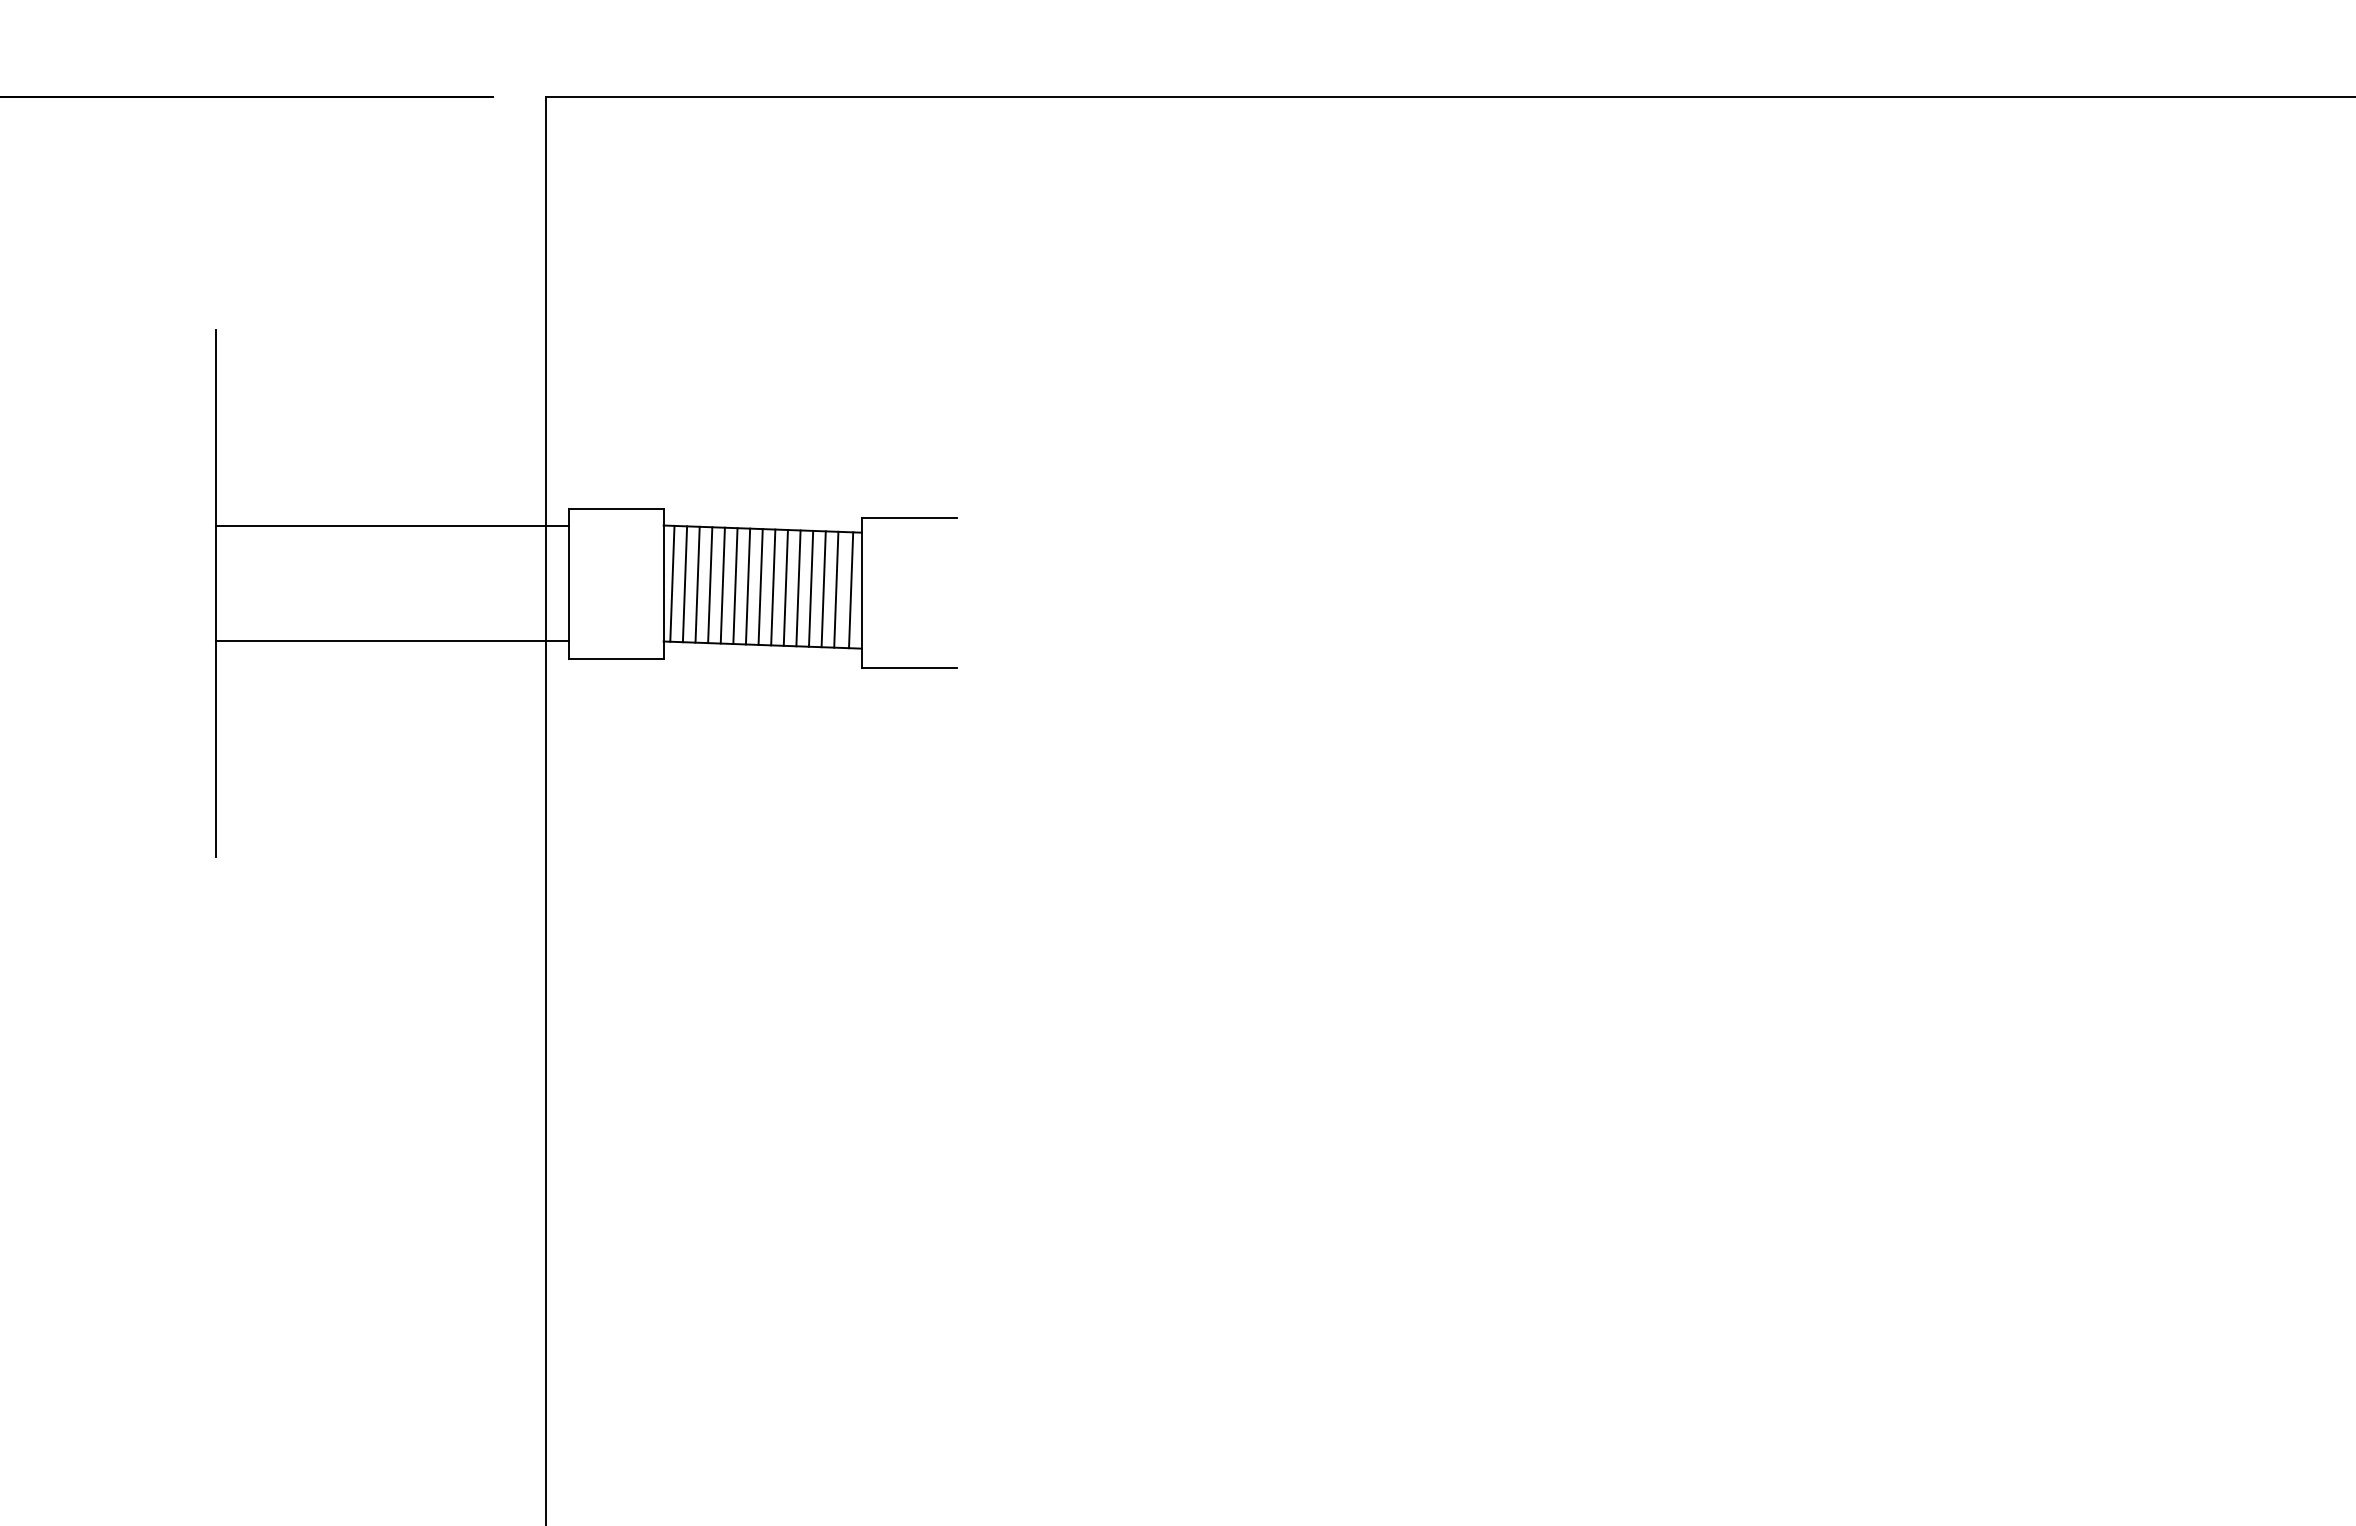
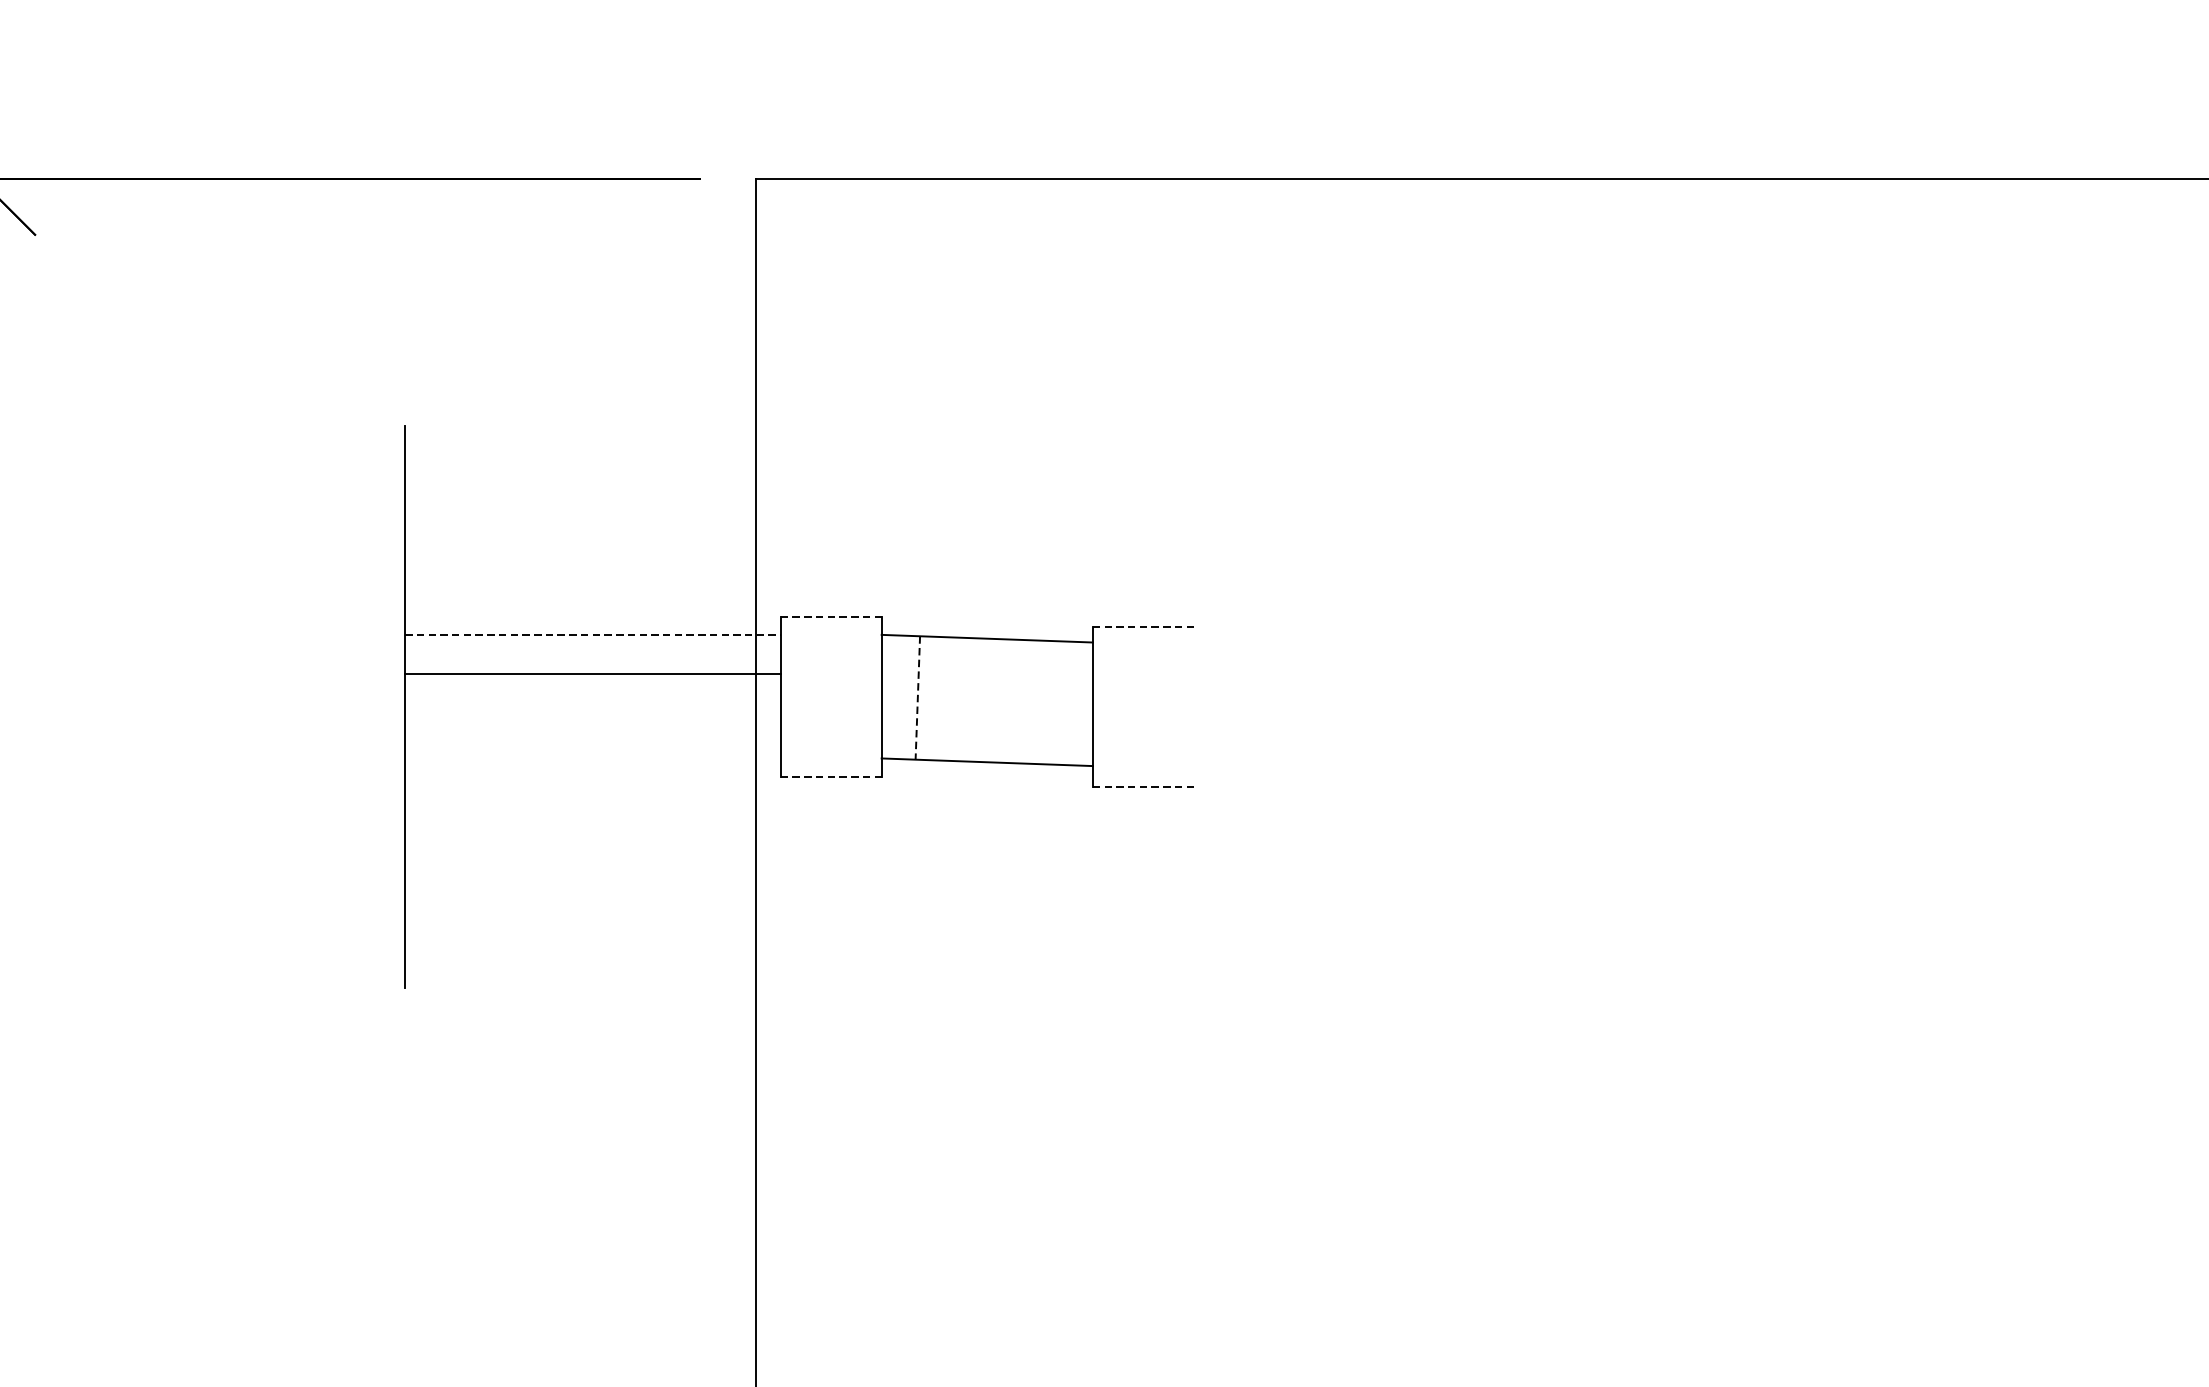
line: (616, 509) -> (831, 617), solid -> dashed
line: (909, 518) -> (1143, 627), solid -> dashed
line: (393, 525) -> (593, 634), solid -> dashed
line: (672, 583) -> (891, 696), removed
line: (684, 584) -> (903, 697), removed
line: (697, 584) -> (917, 697), solid -> dashed
line: (710, 585) -> (931, 698), removed
line: (722, 585) -> (944, 698), removed
line: (735, 586) -> (958, 699), removed
line: (747, 586) -> (970, 699), removed
line: (760, 586) -> (984, 699), removed
line: (773, 587) -> (998, 700), removed
line: (785, 587) -> (1011, 700), removed
line: (798, 588) -> (1025, 701), removed
line: (811, 588) -> (1039, 701), removed
line: (823, 589) -> (1051, 703), removed
line: (836, 589) -> (1065, 703), removed
line: (851, 590) -> (1081, 704), removed
line: (392, 641) -> (592, 674), moved
line: (616, 658) -> (831, 776), solid -> dashed
line: (909, 668) -> (1143, 787), solid -> dashed

